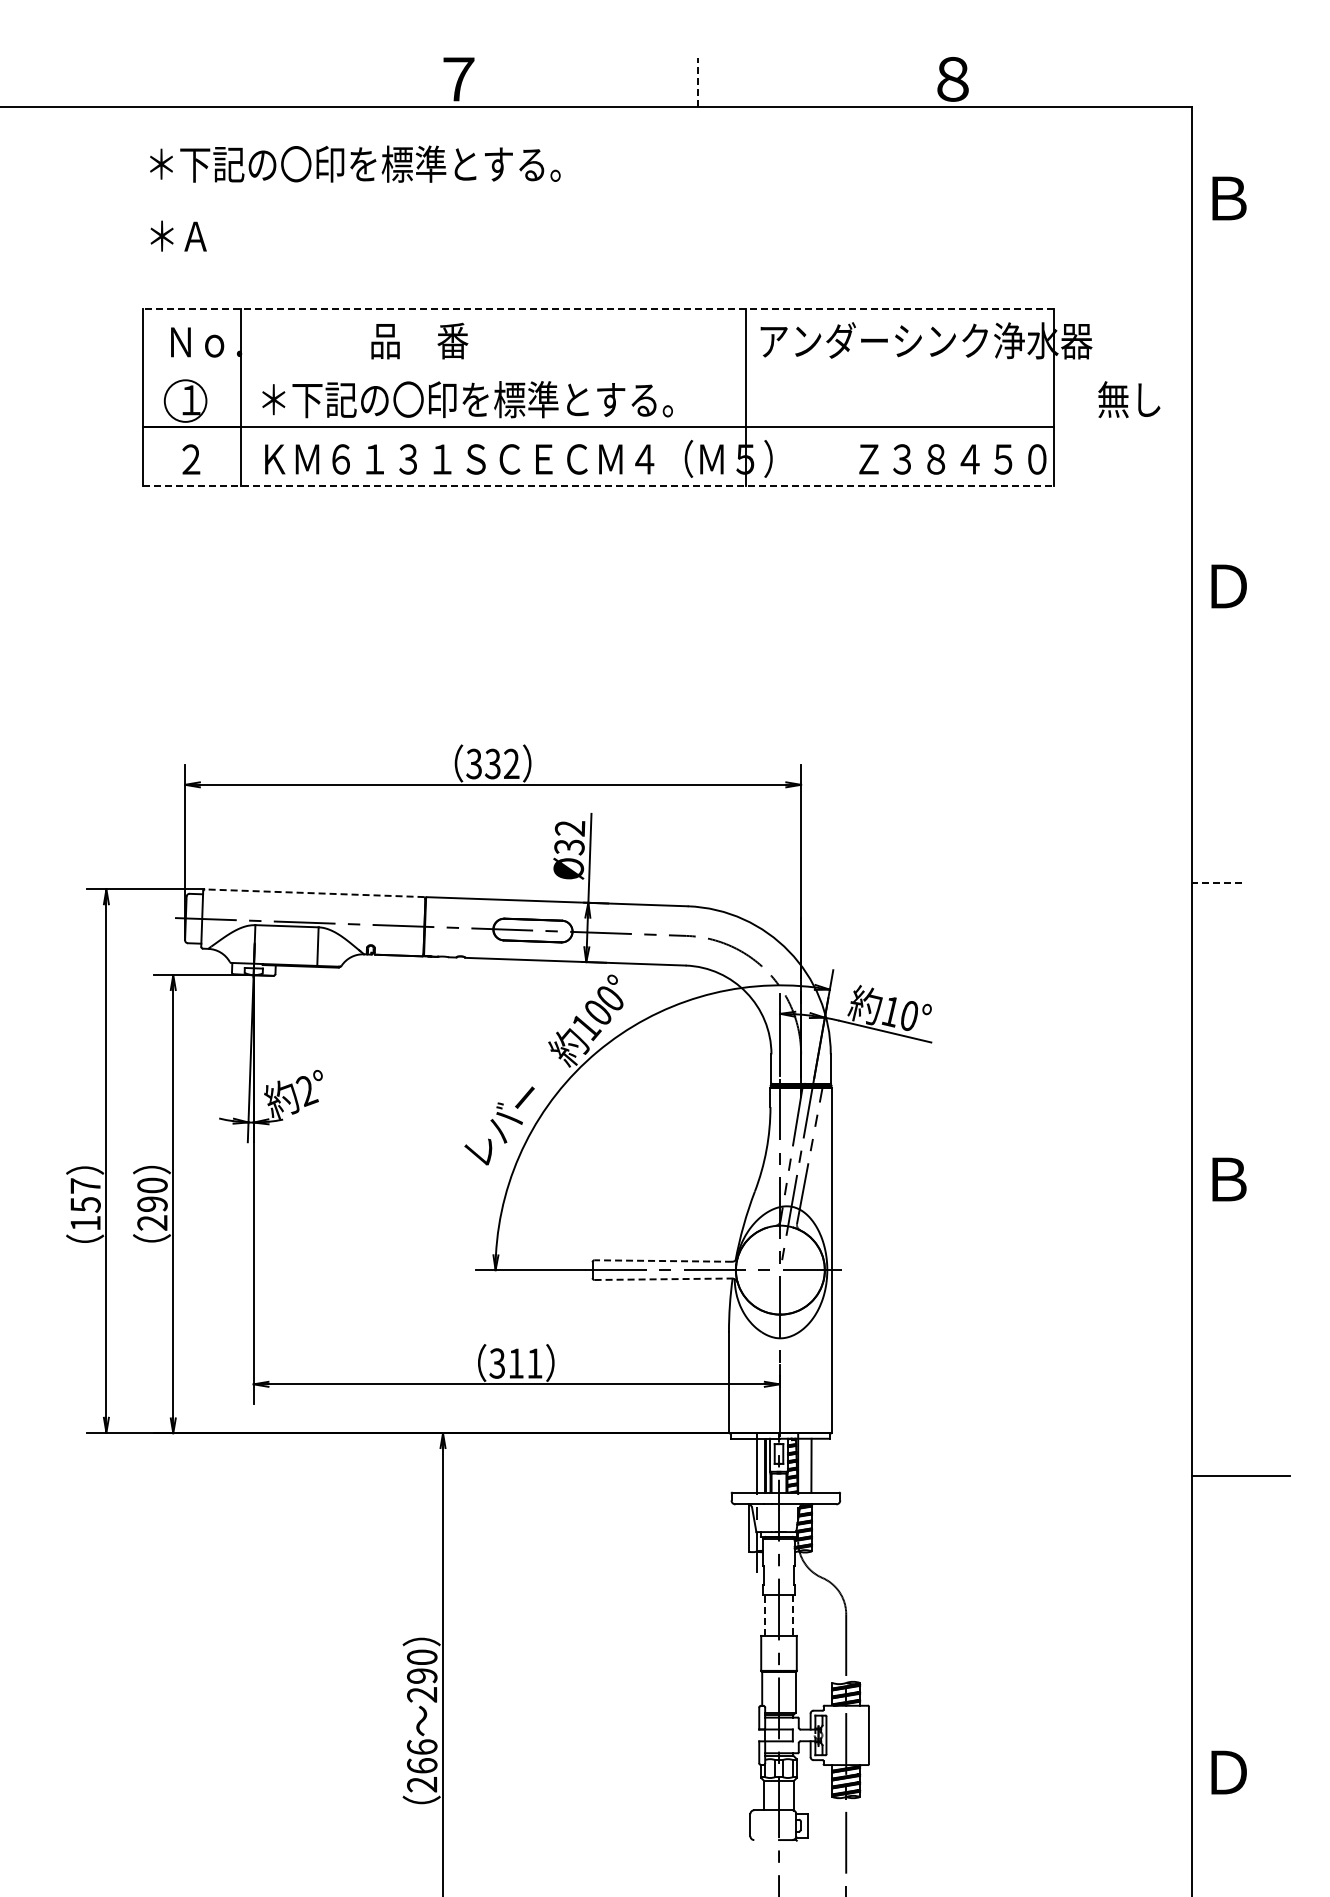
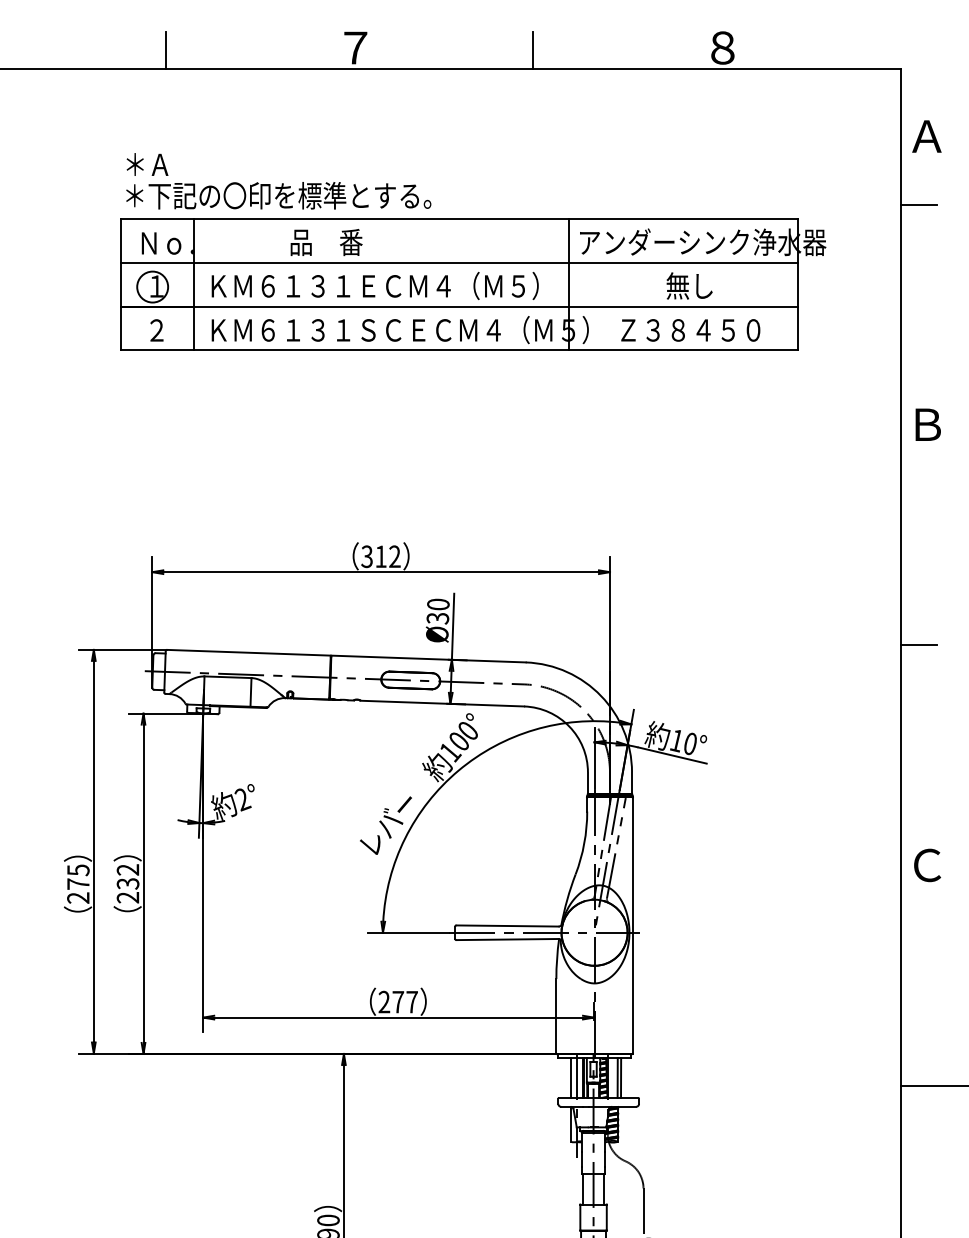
line: (203, 82) -> (165, 50), added
line: (698, 82) -> (533, 50), dashed -> solid
text: (355, 163) -> (278, 195), moved
text: (1227, 198) -> (926, 136), Ｂ -> Ａ
line: (1216, 290) -> (918, 204), added
line: (598, 308) -> (459, 218), dashed -> solid
line: (598, 368) -> (459, 262), added
text: (483, 399) -> (374, 285), ＊下記の〇印を標準とする。 -> ＫＭ６１３１ＥＣＭ４（Ｍ５）
text: (1129, 399) -> (689, 285), moved
text: (952, 459) -> (690, 330), moved
line: (598, 486) -> (459, 350), dashed -> solid
text: (1228, 586) -> (927, 424), Ｄ -> Ｂ
text: (492, 763) -> (380, 556), 332 -> 312
text: (569, 828) -> (437, 604), Ø32 -> Ø30
line: (1217, 883) -> (919, 645), dashed -> solid
line: (314, 893) -> (248, 652), dashed -> solid
text: (1228, 1179) -> (927, 865), Ｂ -> Ｃ
text: (152, 1194) -> (128, 876), 290 -> 232
text: (85, 1204) -> (78, 883), 157 -> 275
line: (663, 1261) -> (507, 926), dashed -> solid
line: (663, 1279) -> (507, 939), dashed -> solid
text: (515, 1363) -> (397, 1002), 311 -> 277
line: (748, 1465) -> (570, 1077), added
line: (815, 1465) -> (620, 1077), added
line: (764, 1615) -> (582, 1189), dashed -> solid
line: (793, 1616) -> (604, 1190), dashed -> solid

